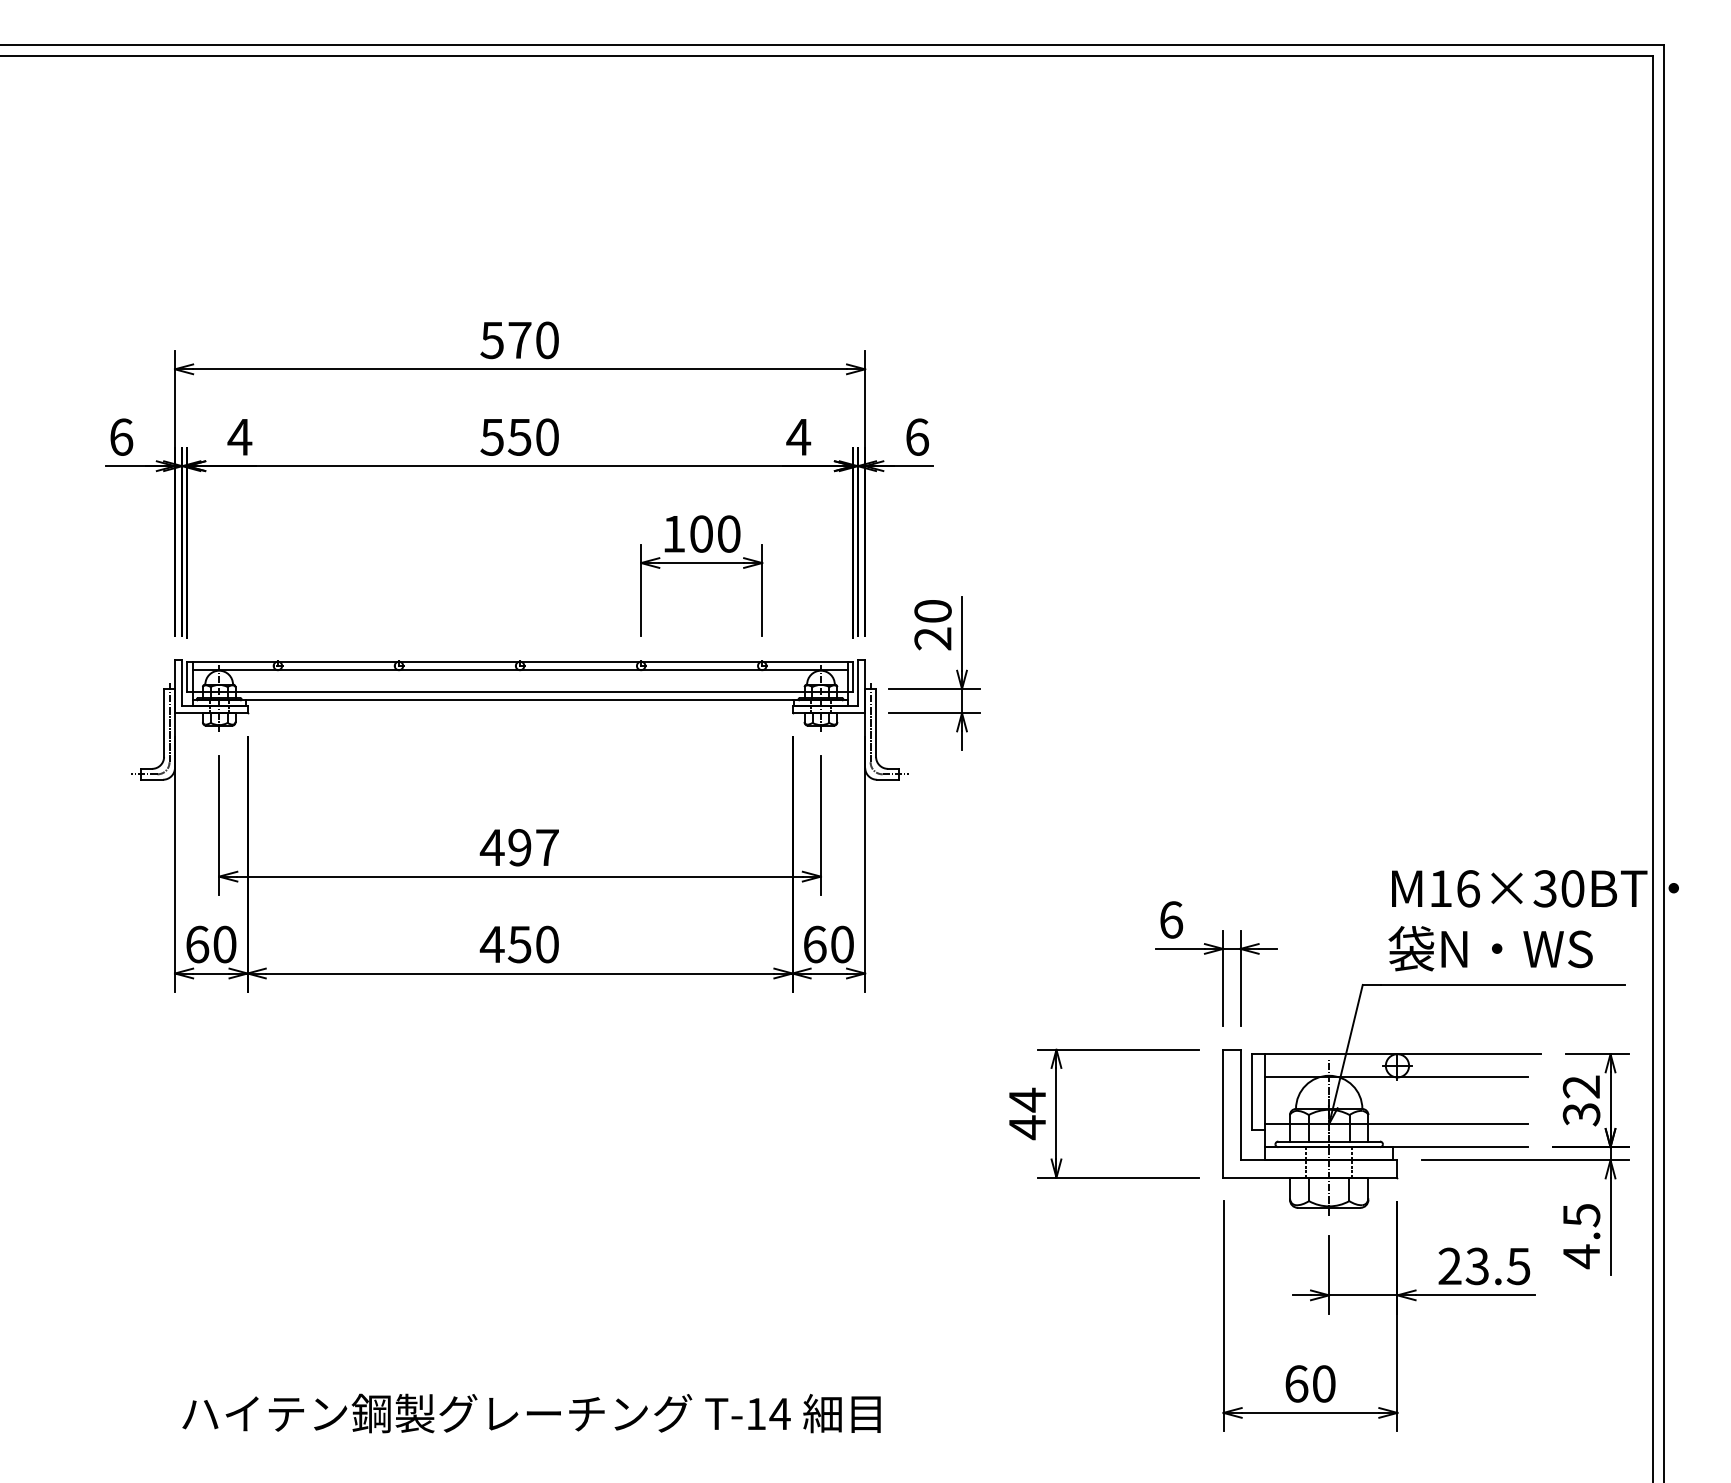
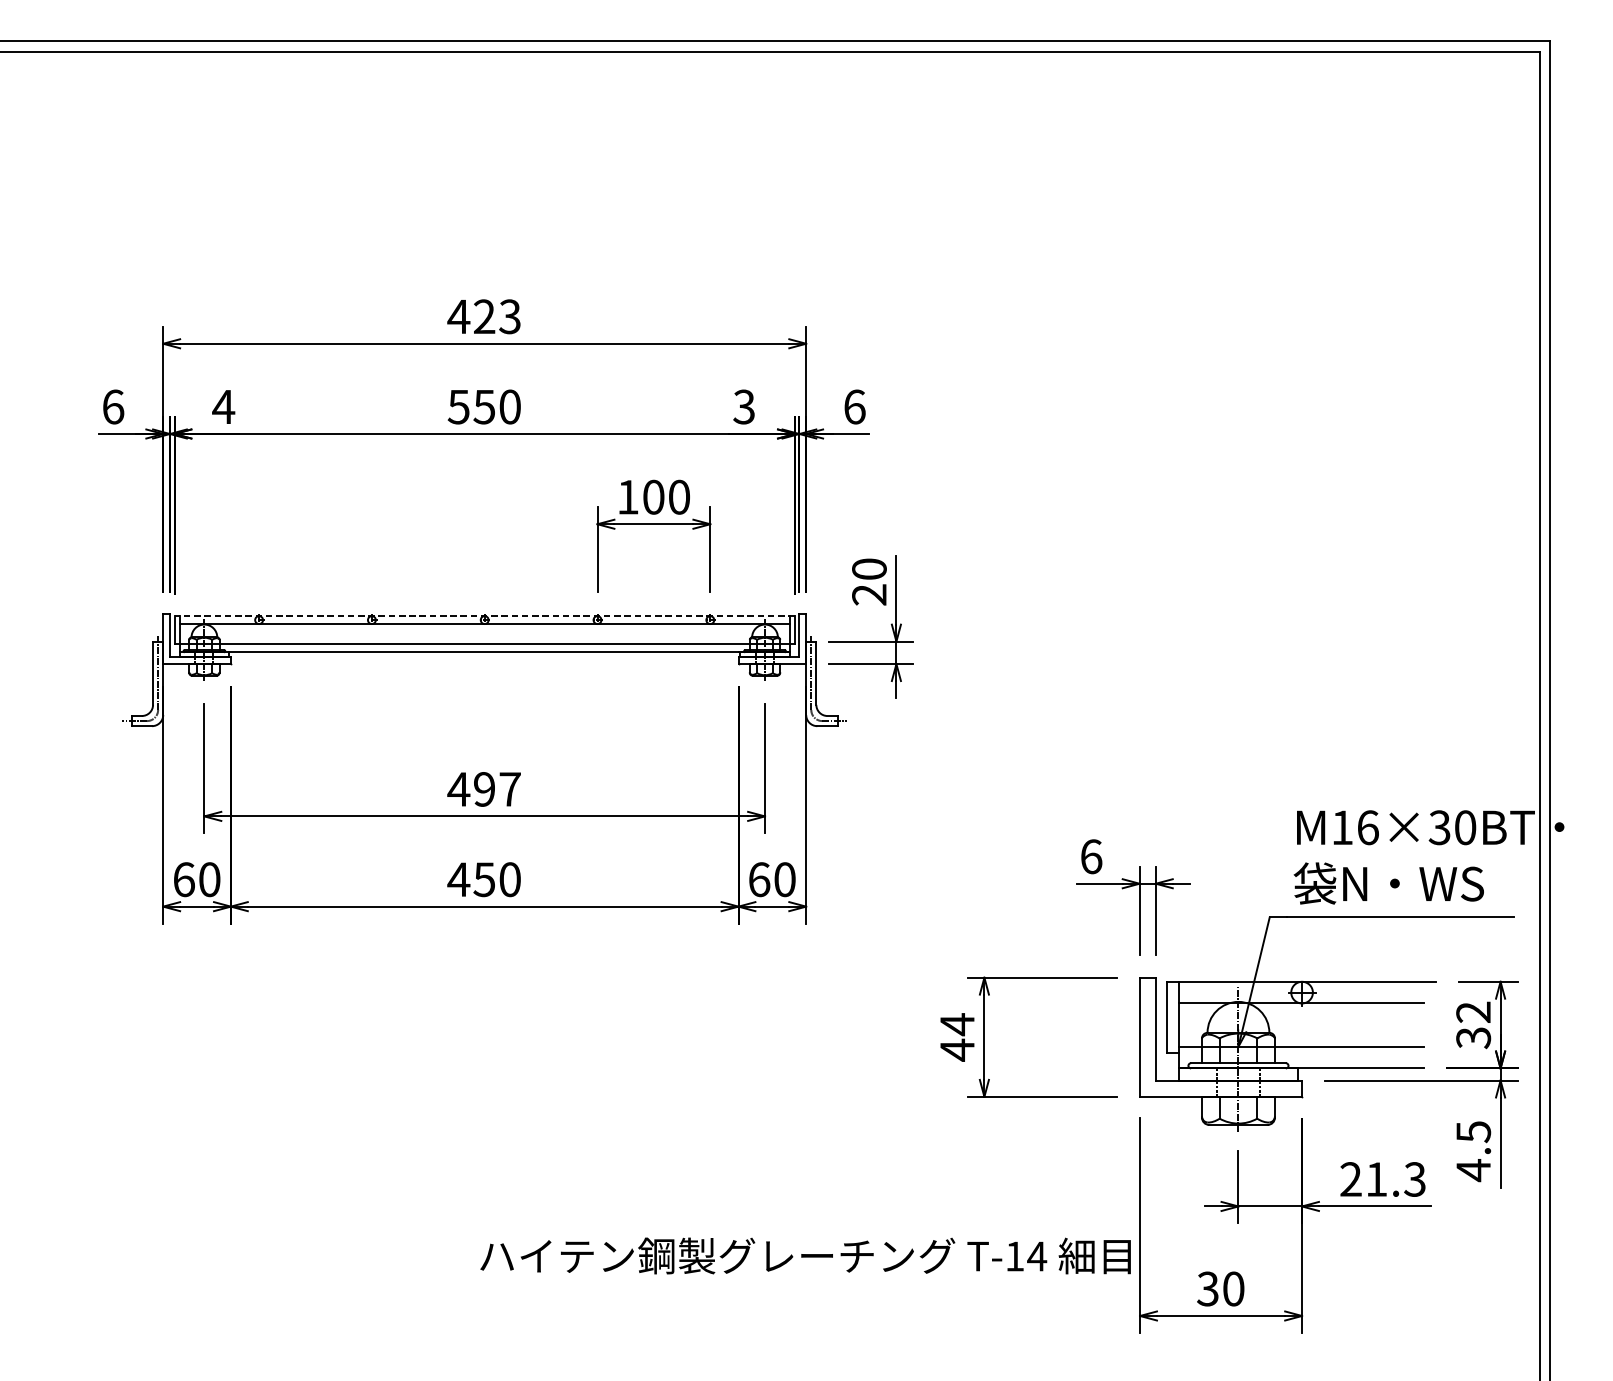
text: (518, 340) -> (483, 316), 570 -> 423
text: (798, 436) -> (744, 406), 4 -> 3
line: (520, 661) -> (485, 615), solid -> dashed
text: (1497, 1266) -> (1395, 1179), 23.5 -> 21.3
text: (1296, 1383) -> (1208, 1288), 60 -> 30
text: (531, 1413) -> (805, 1255), moved

